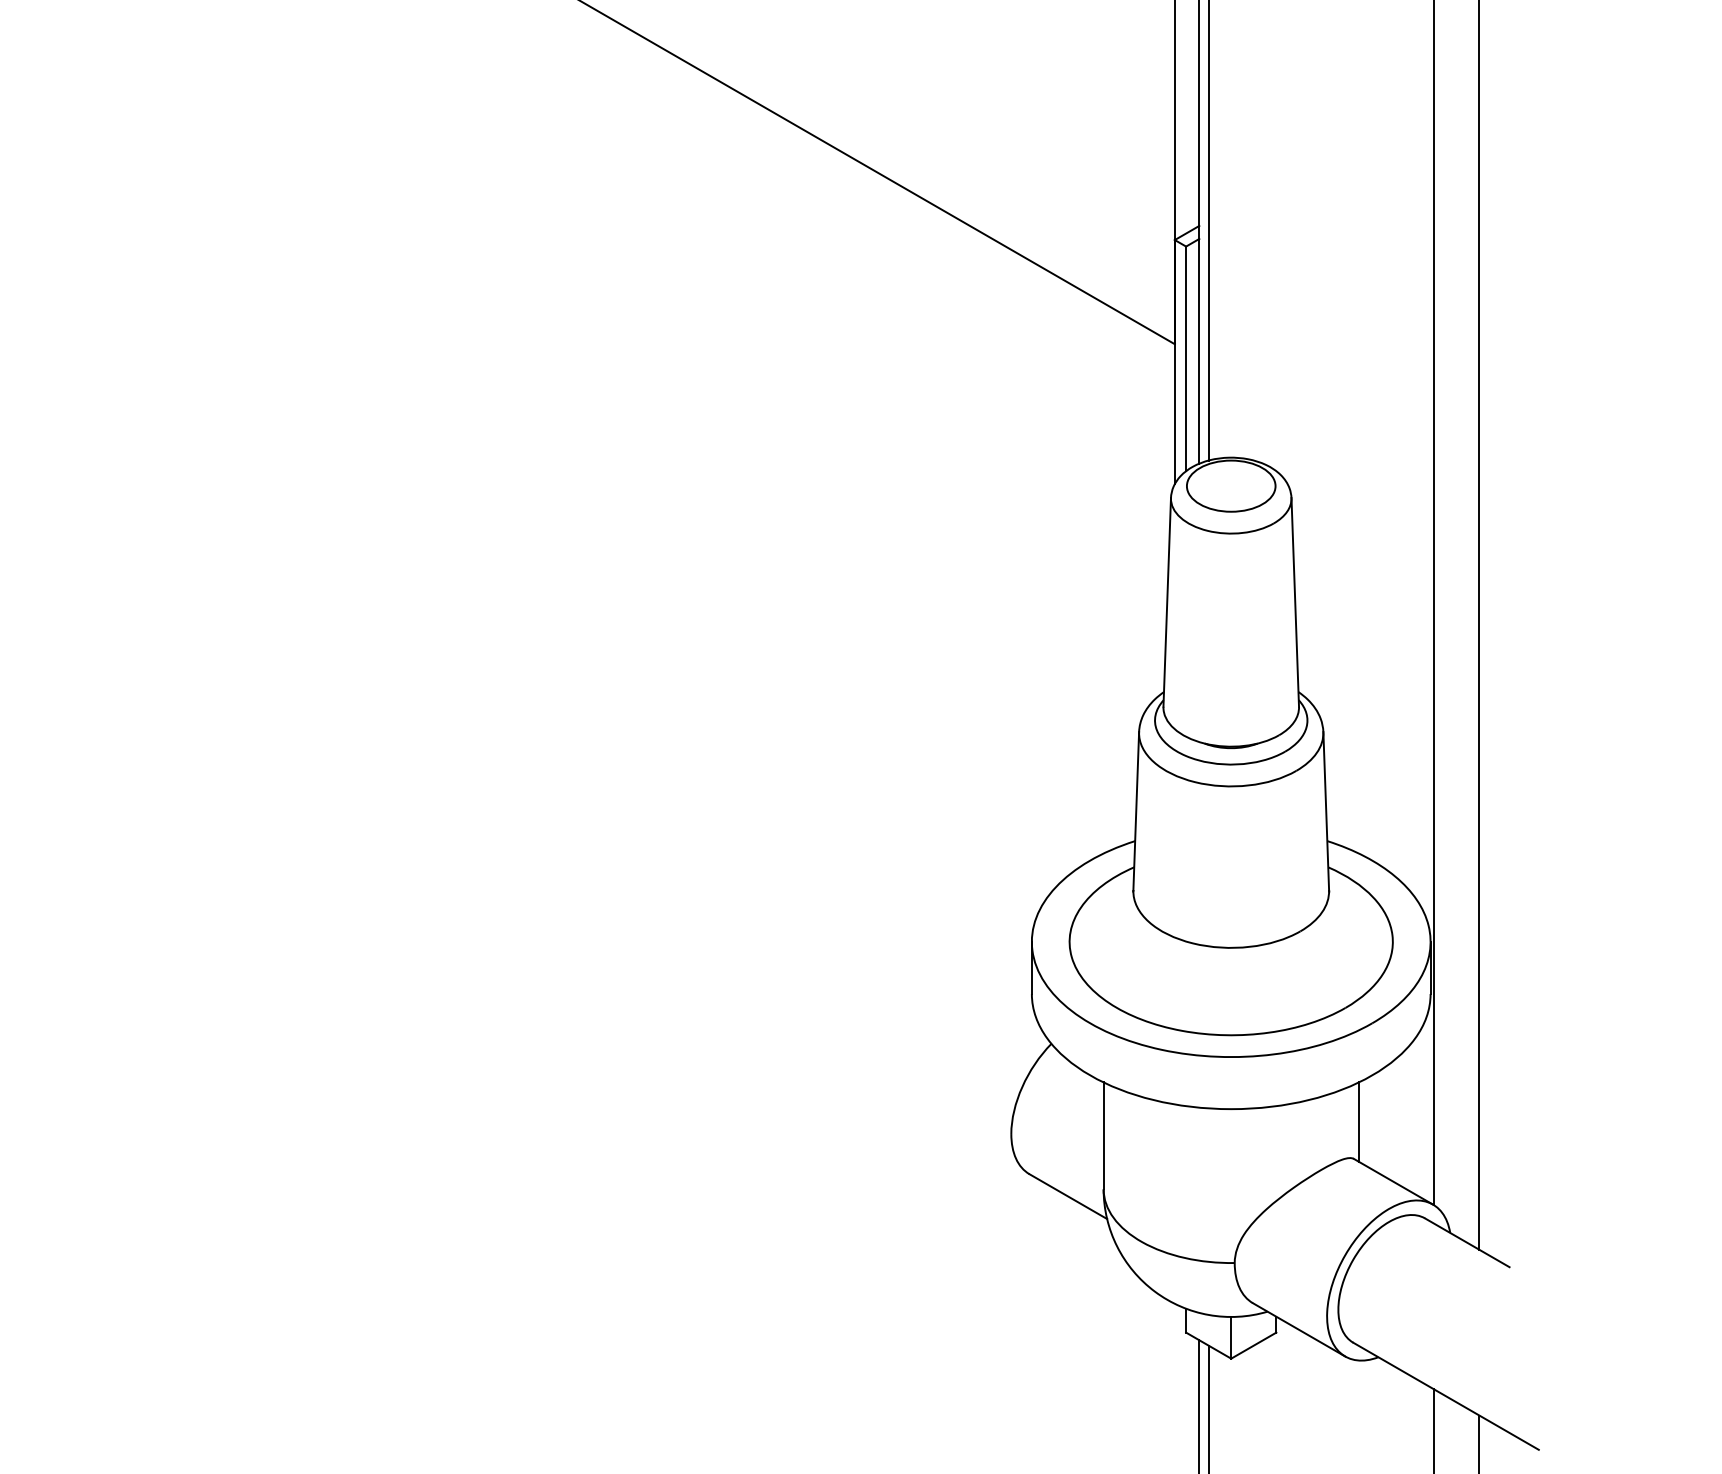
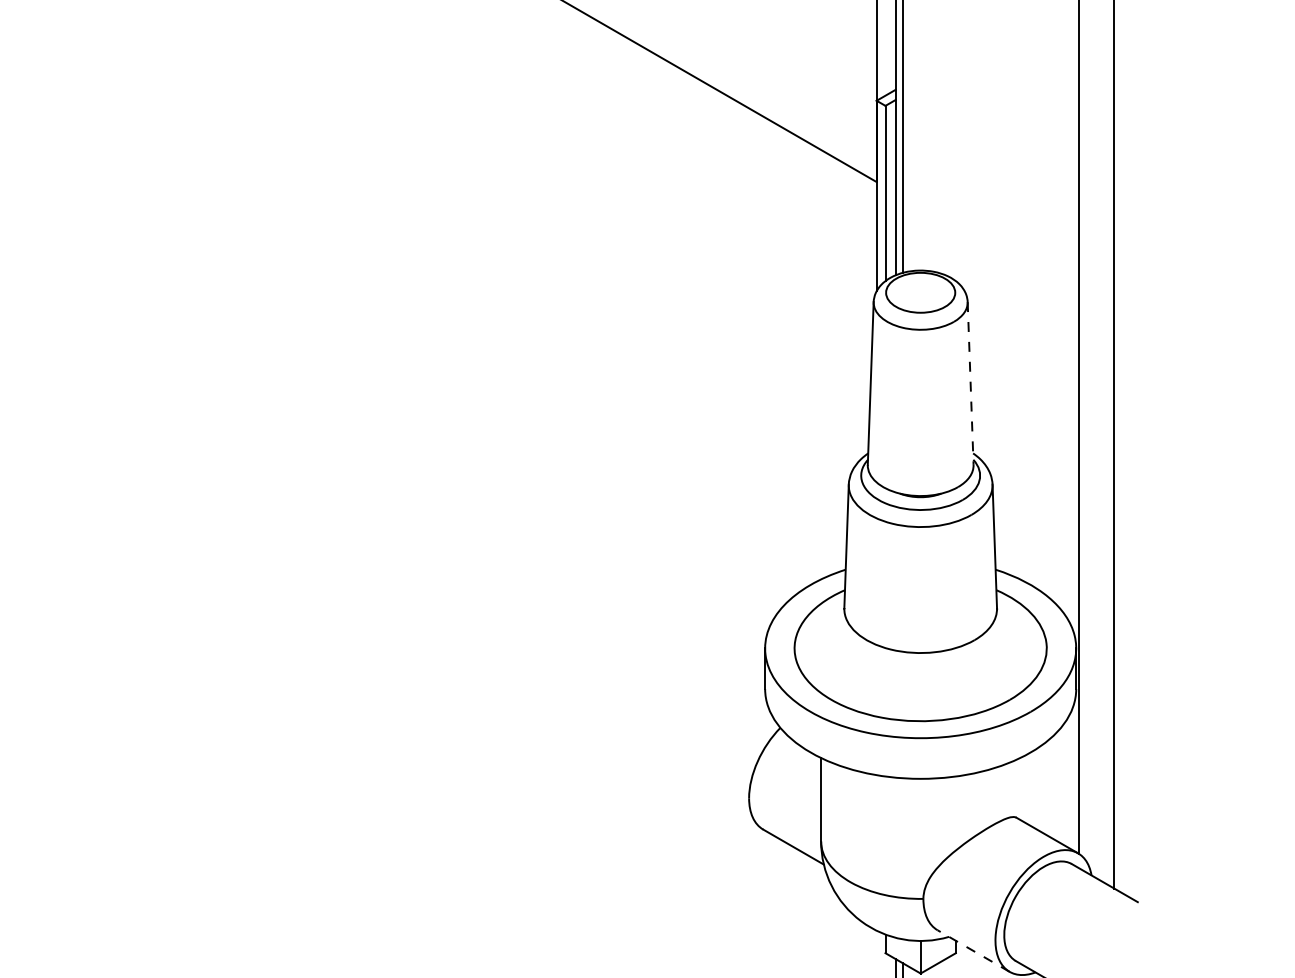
line: (1295, 602) -> (970, 383), solid -> dashed
line: (1358, 1121) -> (1019, 788), removed
line: (1298, 1329) -> (973, 950), solid -> dashed

